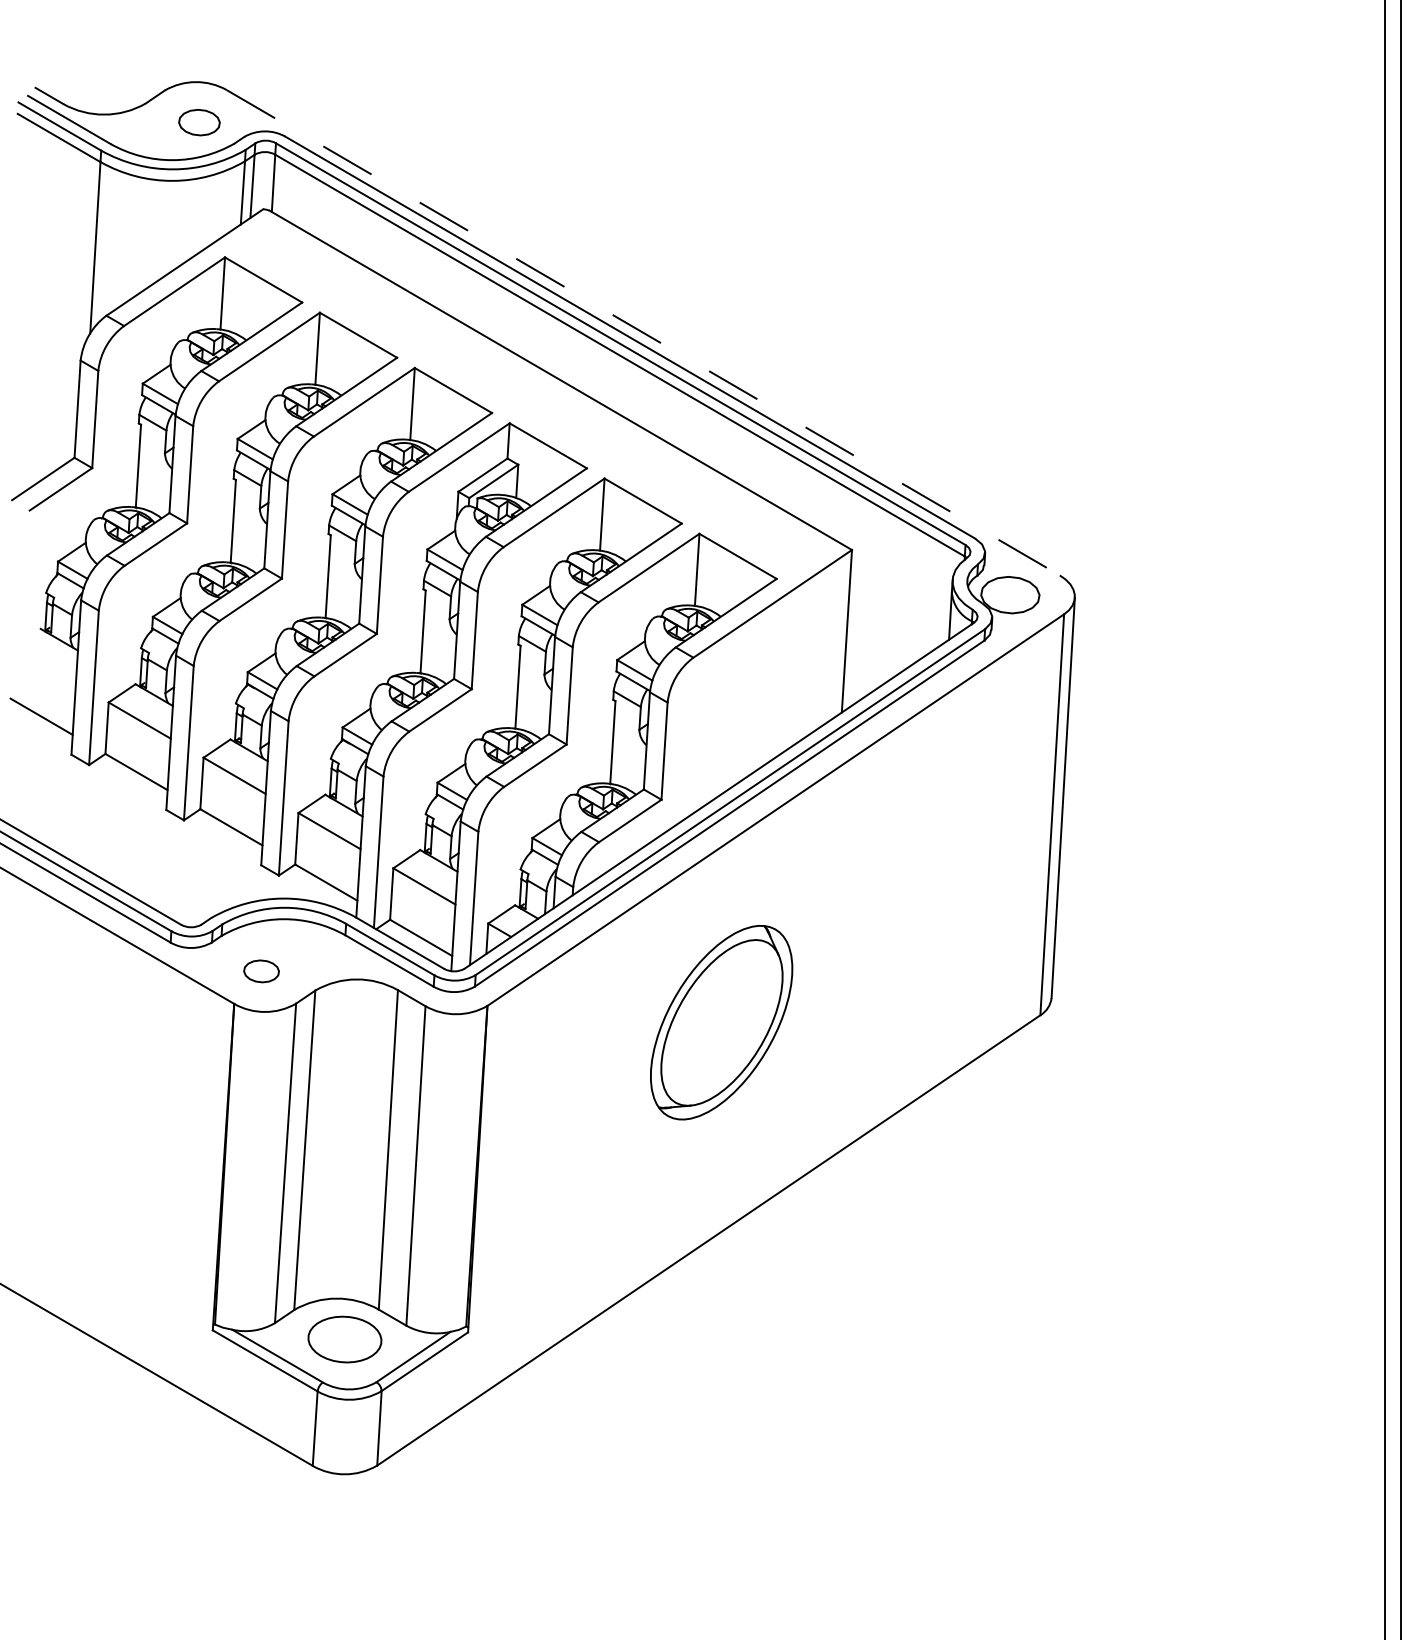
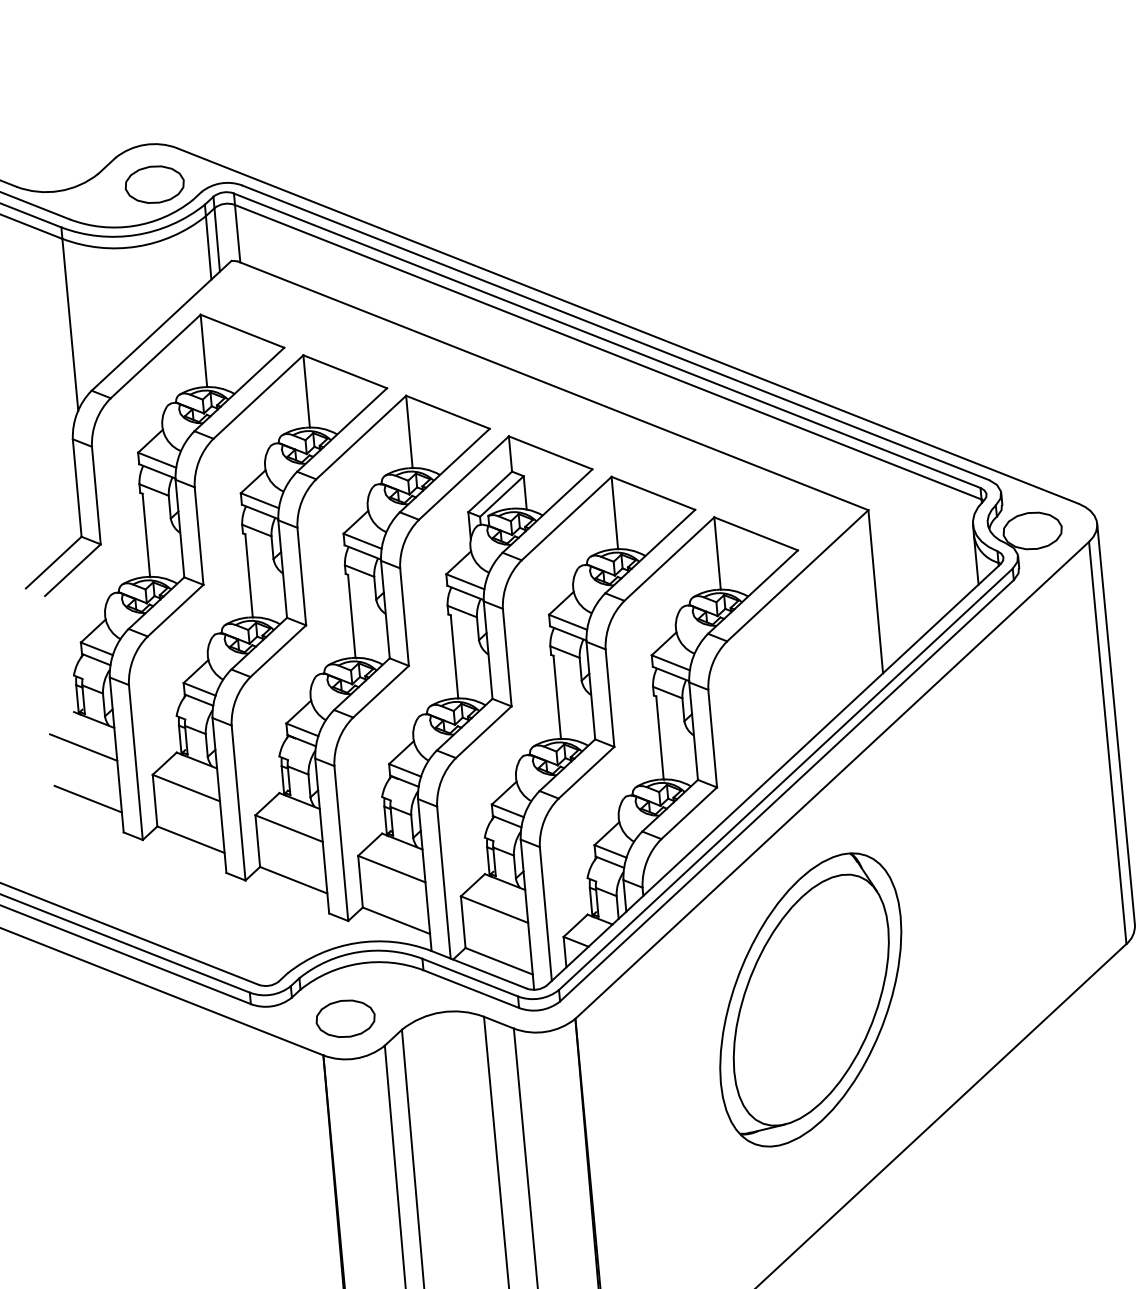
part: (199, 122) -> (154, 184), size x1.43
line: (643, 333) -> (628, 326), dashed -> solid
line: (44, 665) -> (83, 747), added
part: (261, 971) -> (345, 1018), size x1.67
part: (721, 1022) -> (810, 999), size x1.43

